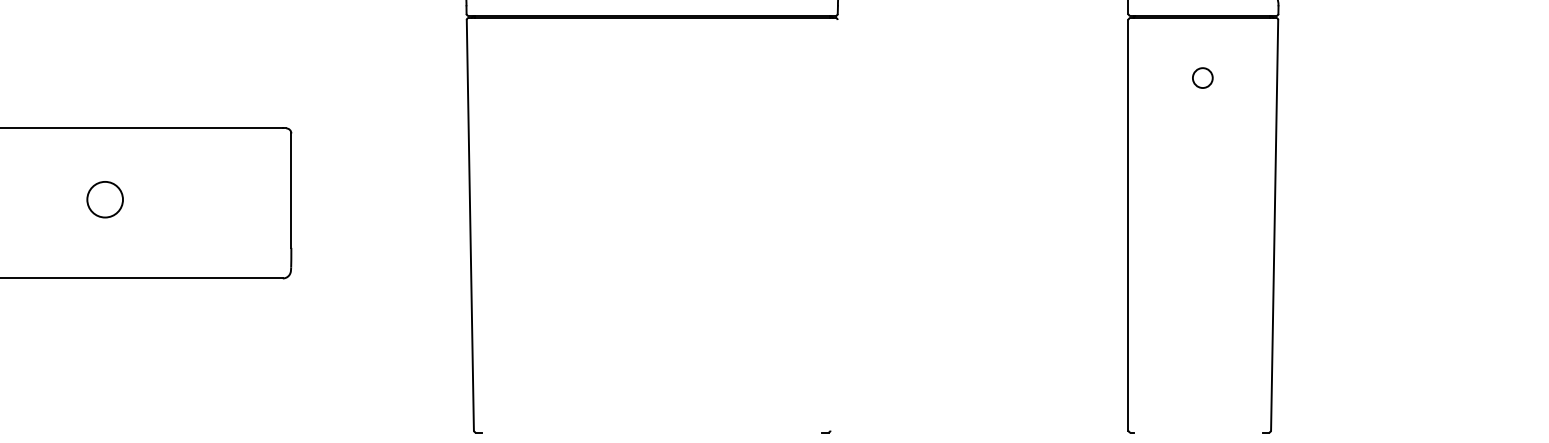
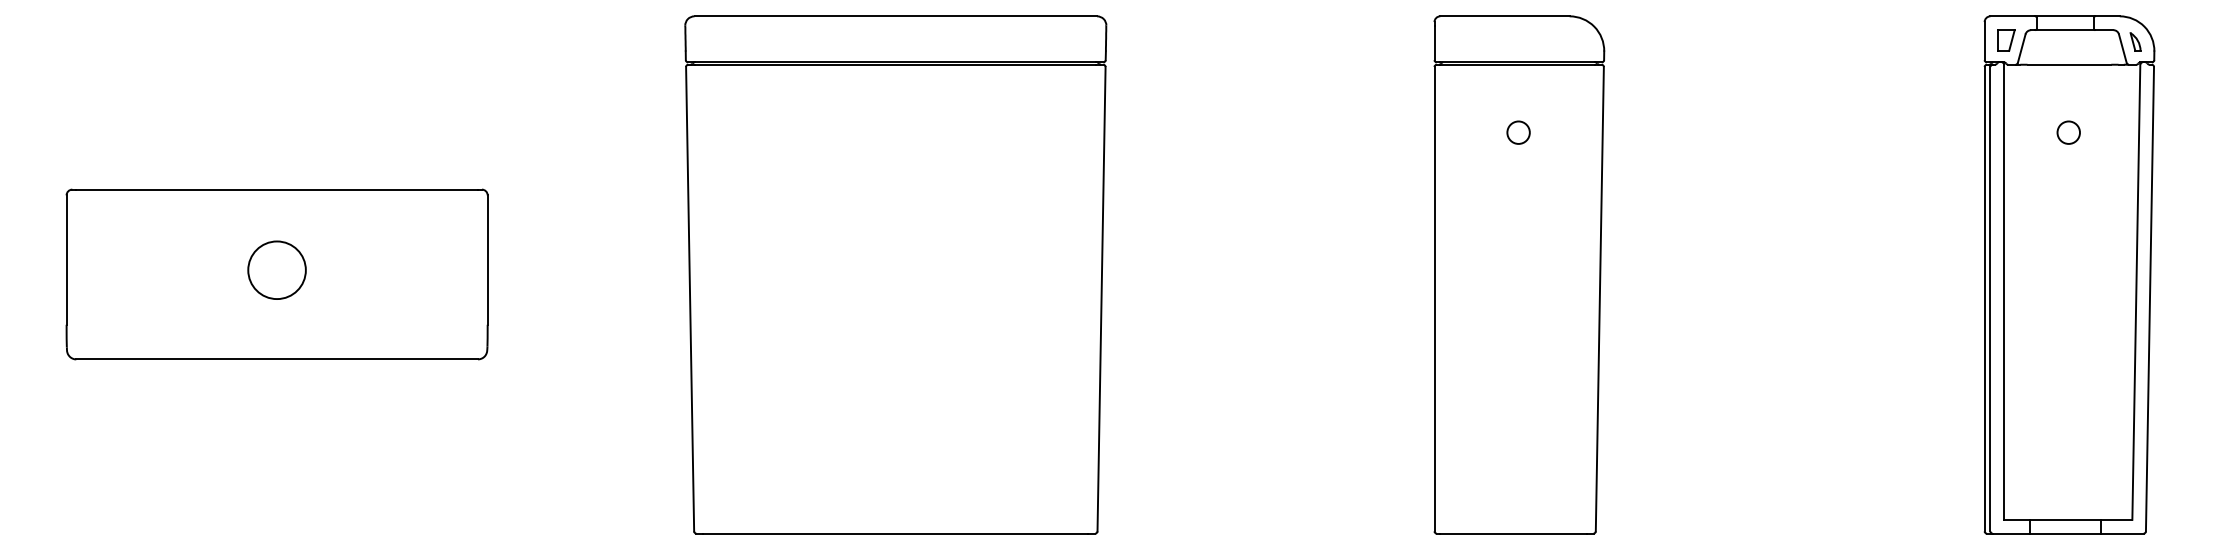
circle: (104, 199) -> (276, 270), size x1.43
line: (834, 225) -> (1101, 299), added
line: (651, 432) -> (895, 533), added
line: (1198, 432) -> (1513, 533), added

